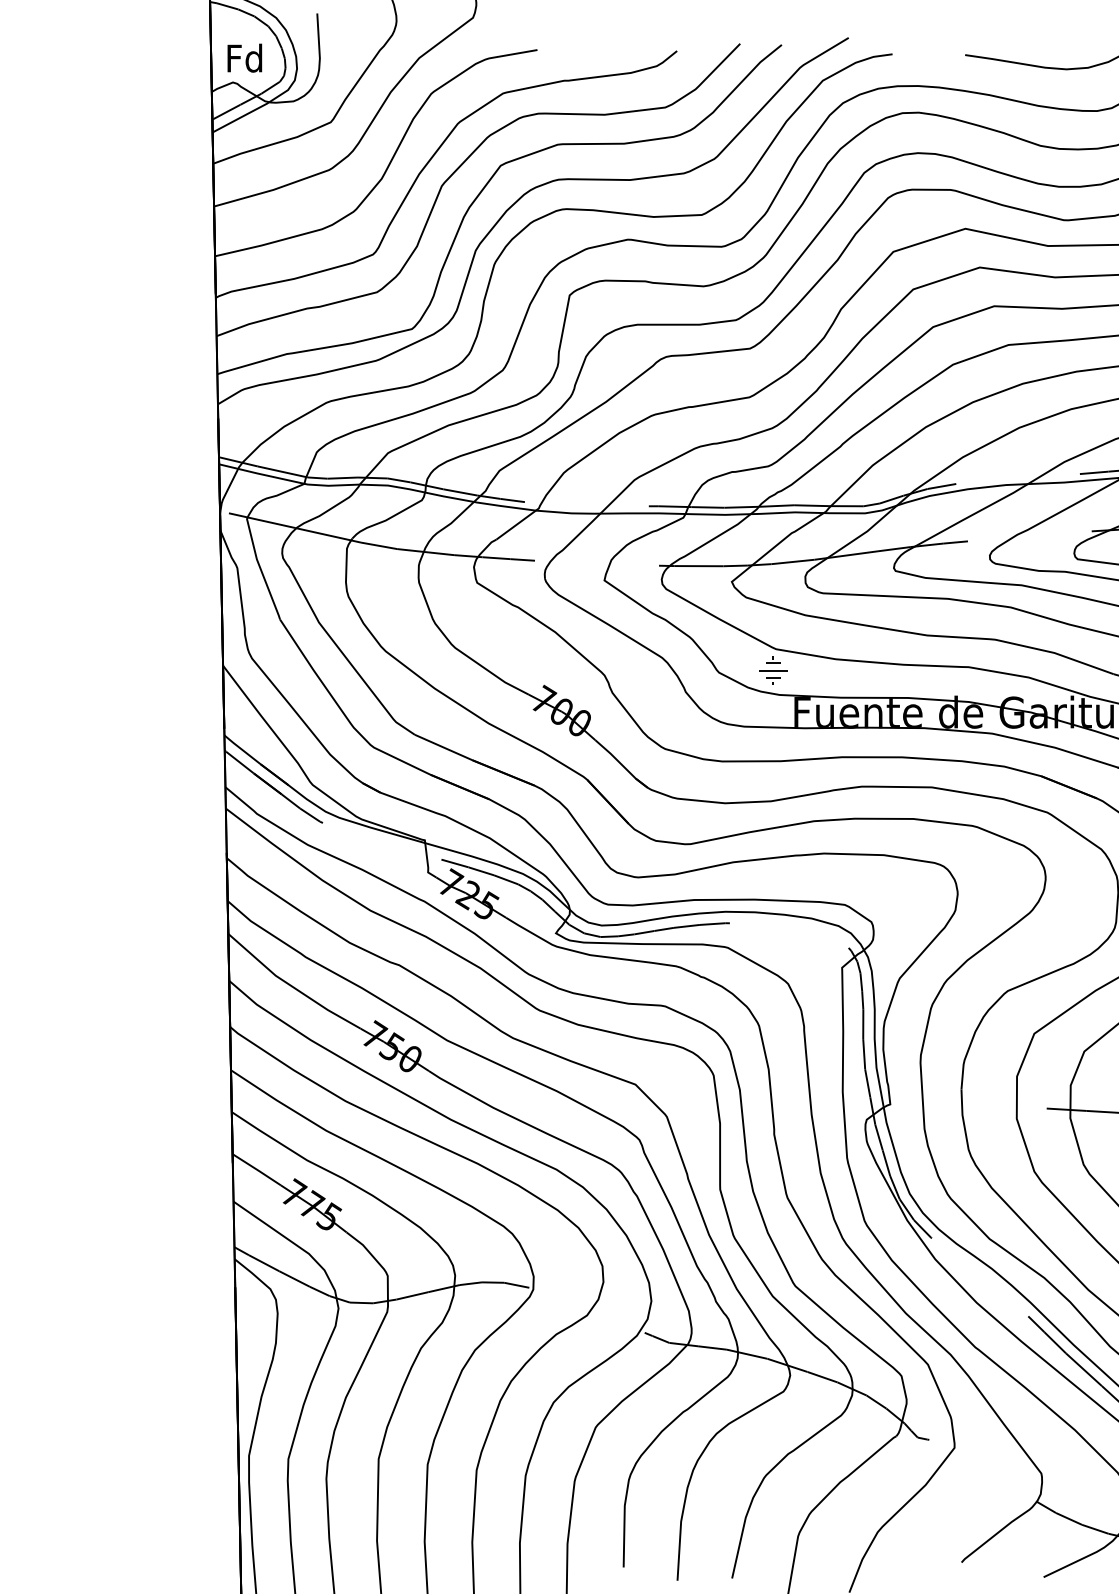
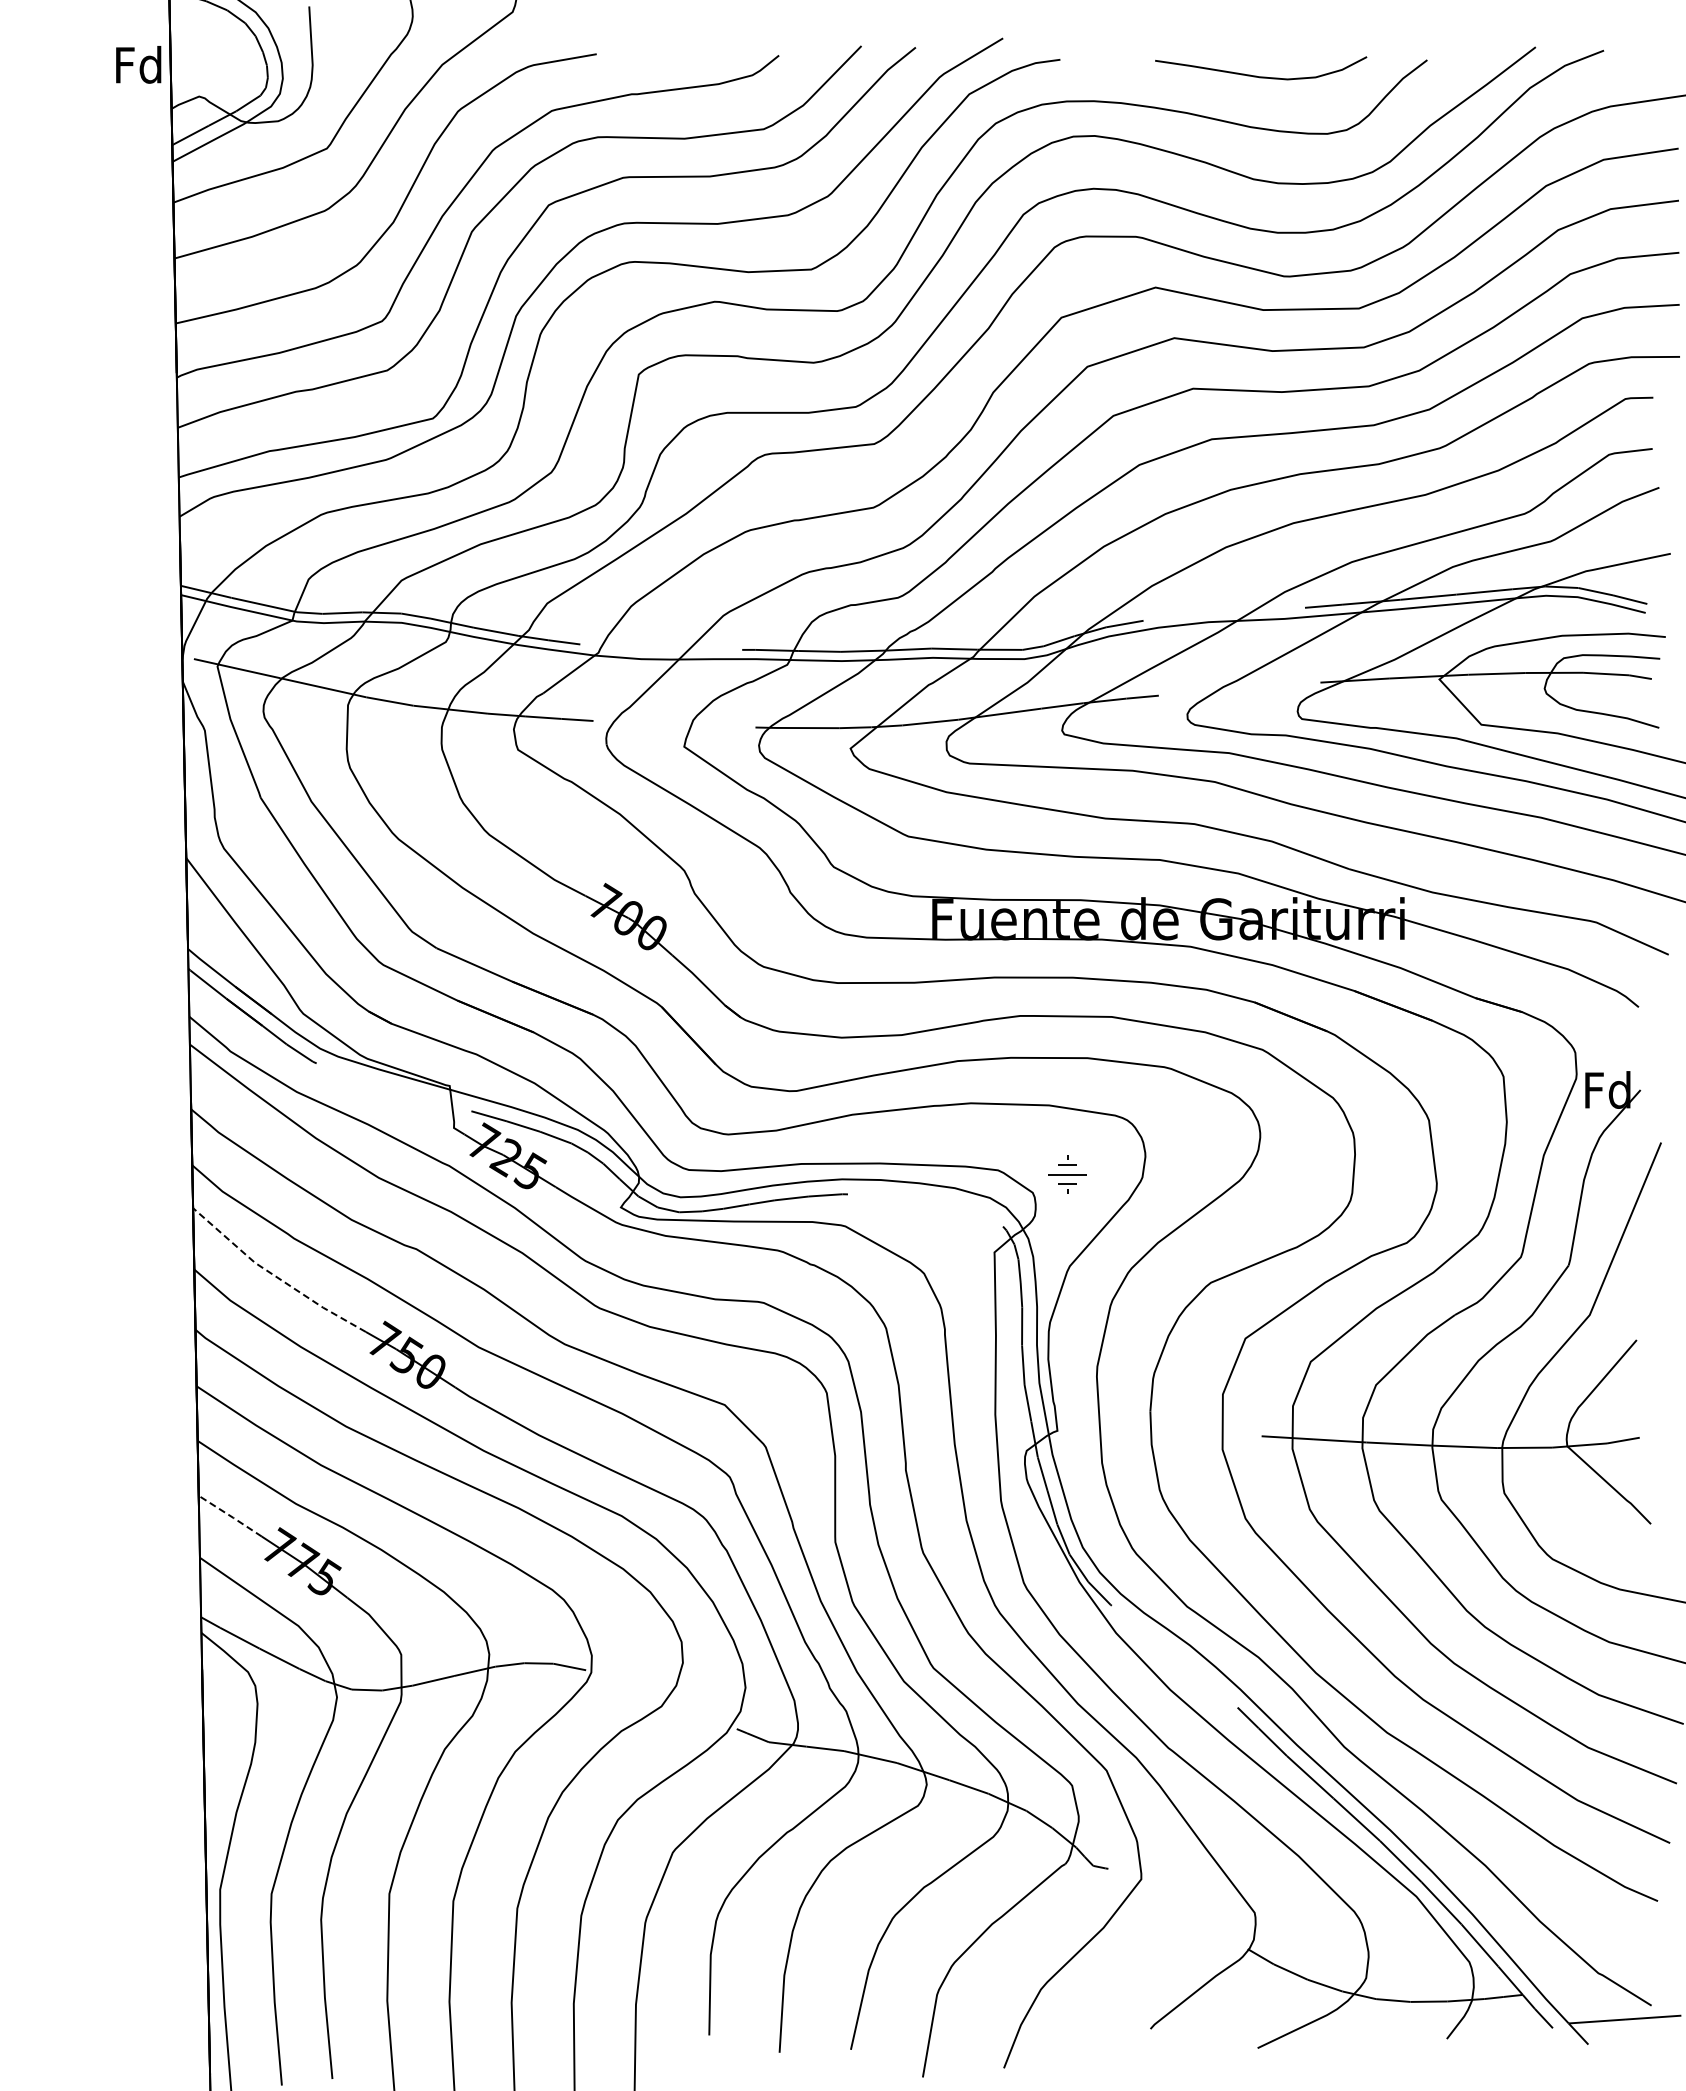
text: (244, 57) -> (138, 64), moved
part: (773, 670) -> (1067, 1174), moved
line: (291, 985) -> (275, 1275), solid -> dashed
line: (256, 1169) -> (230, 1515), solid -> dashed

